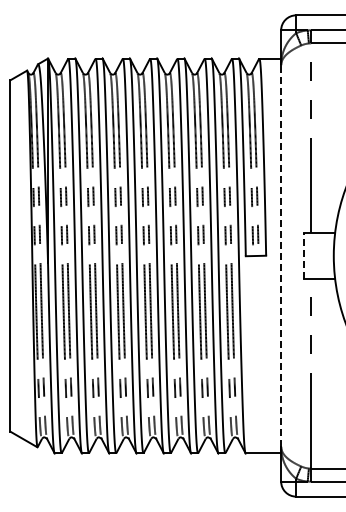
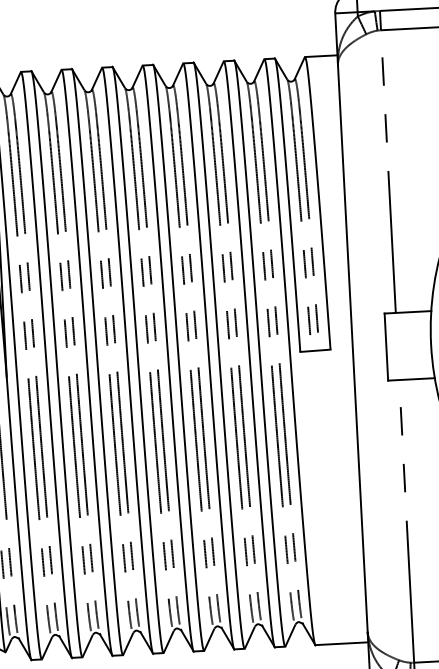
line: (281, 256) -> (353, 349), dashed -> solid
line: (303, 256) -> (386, 347), dashed -> solid

